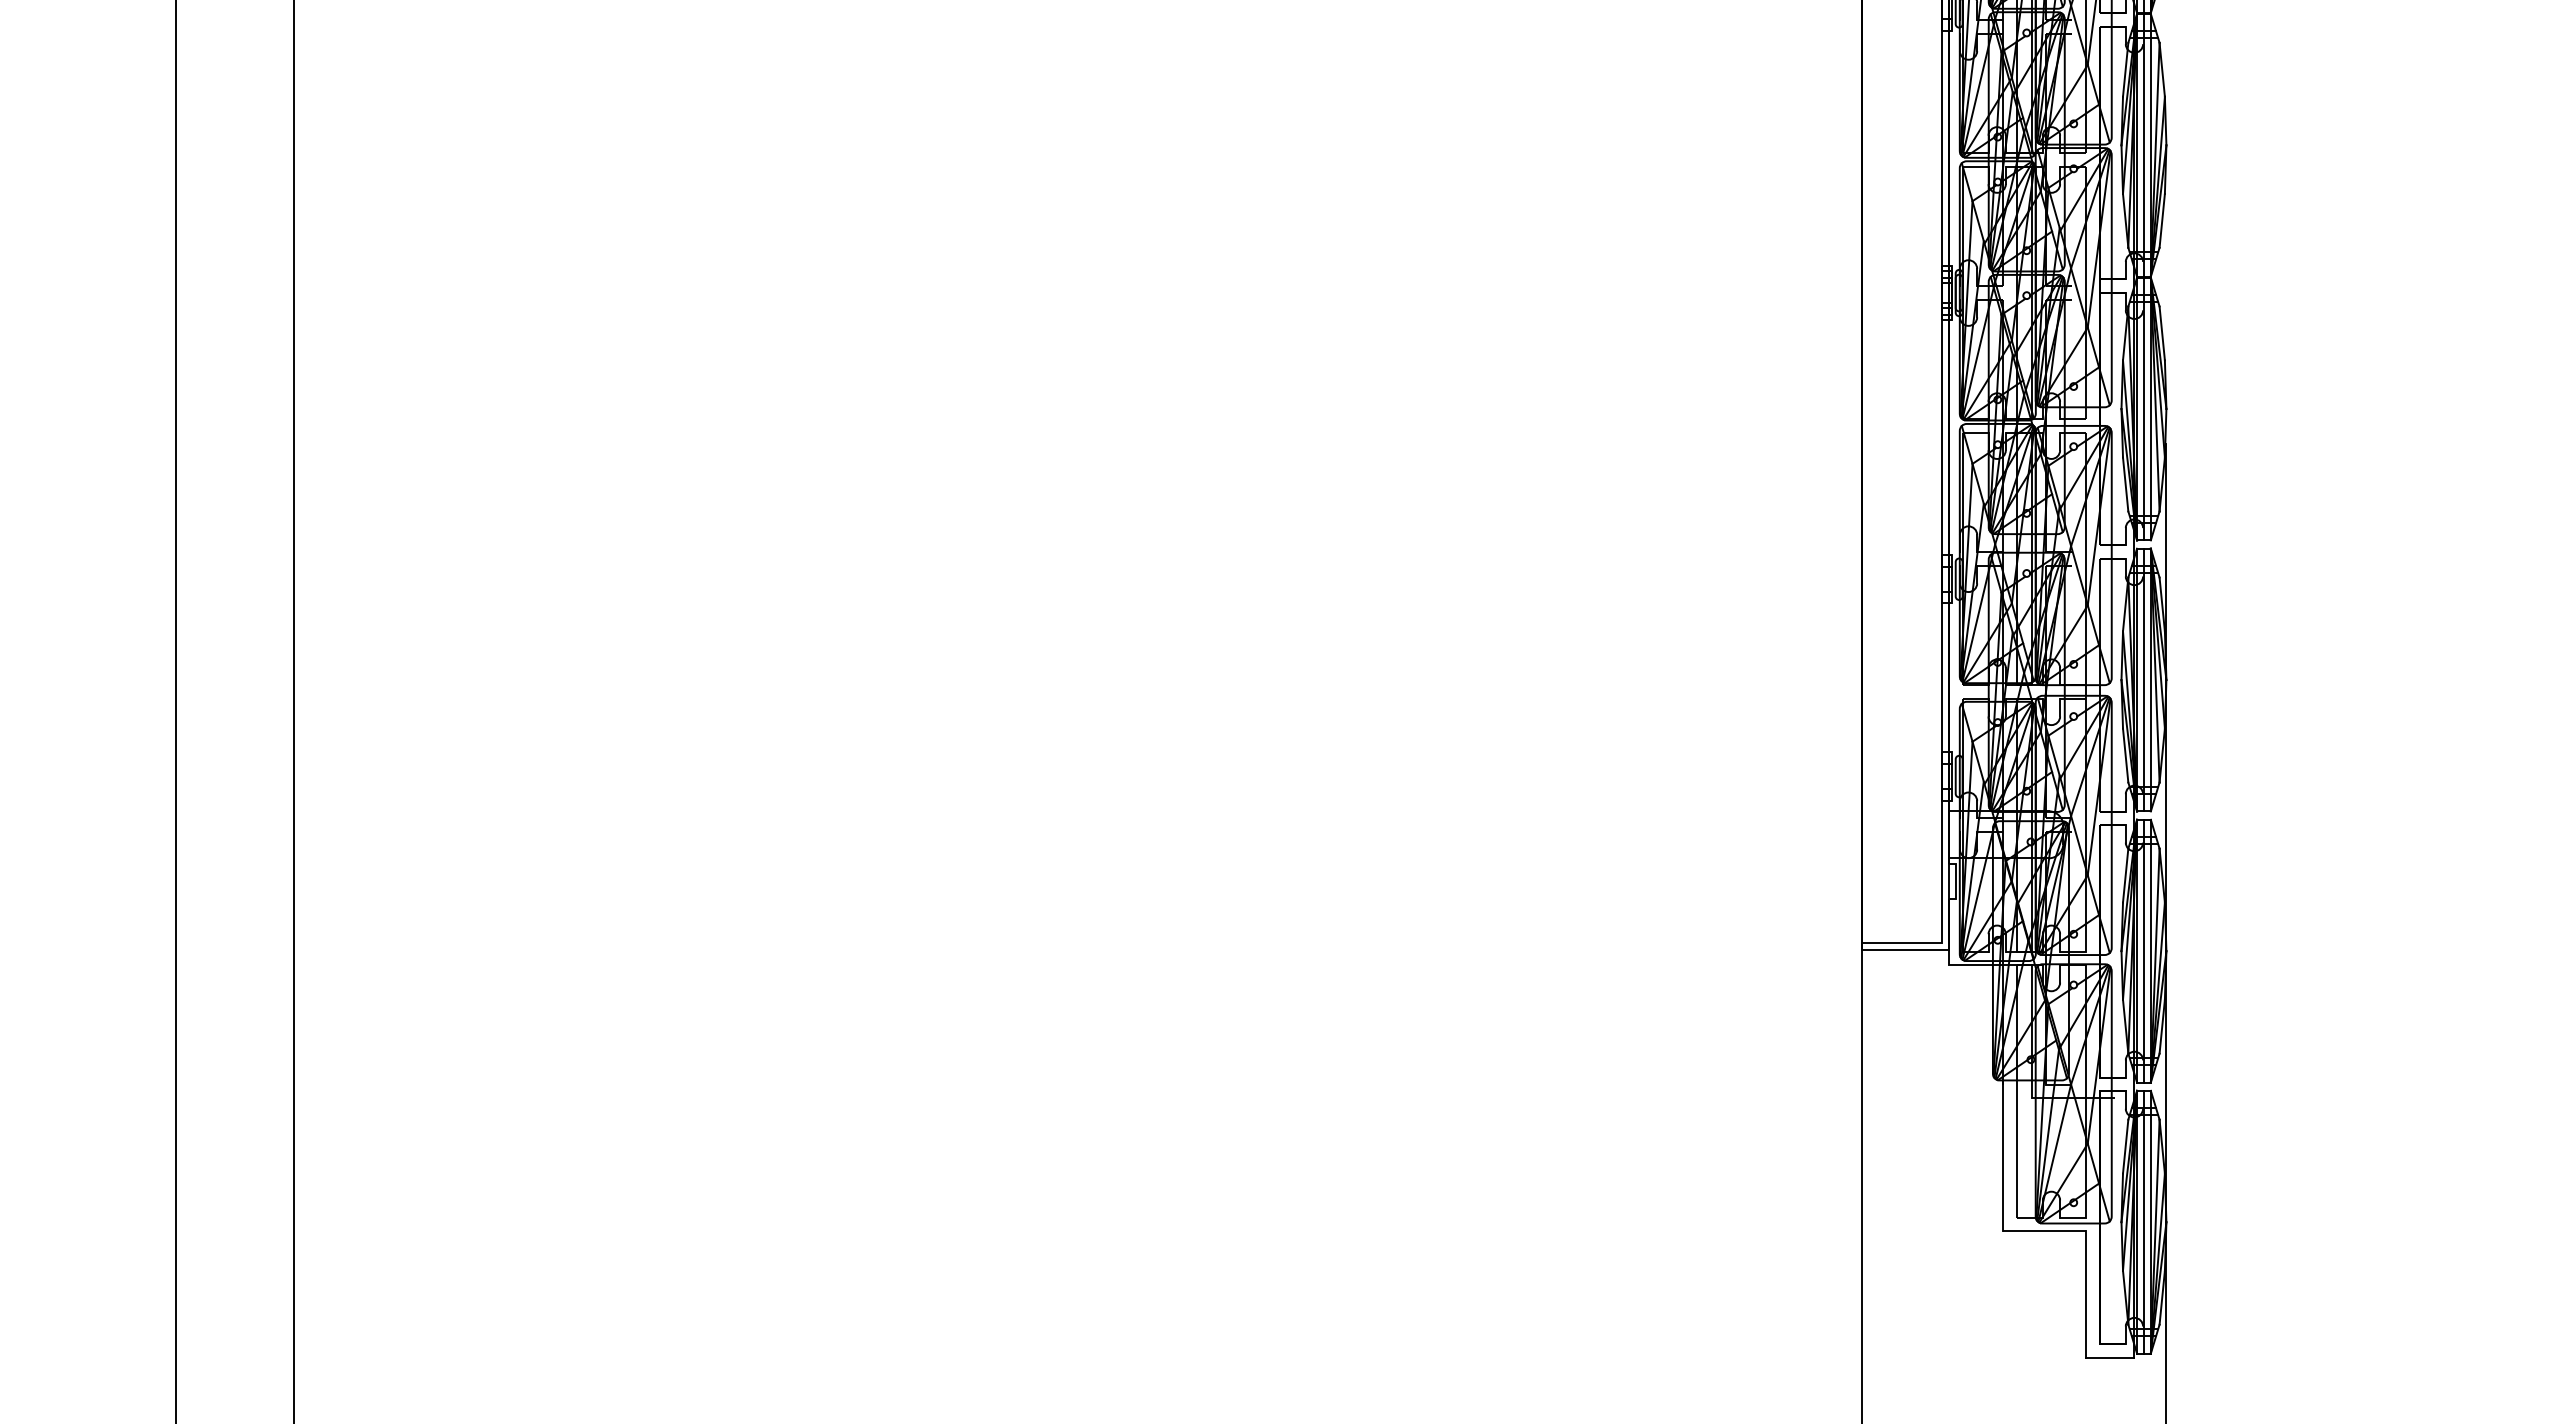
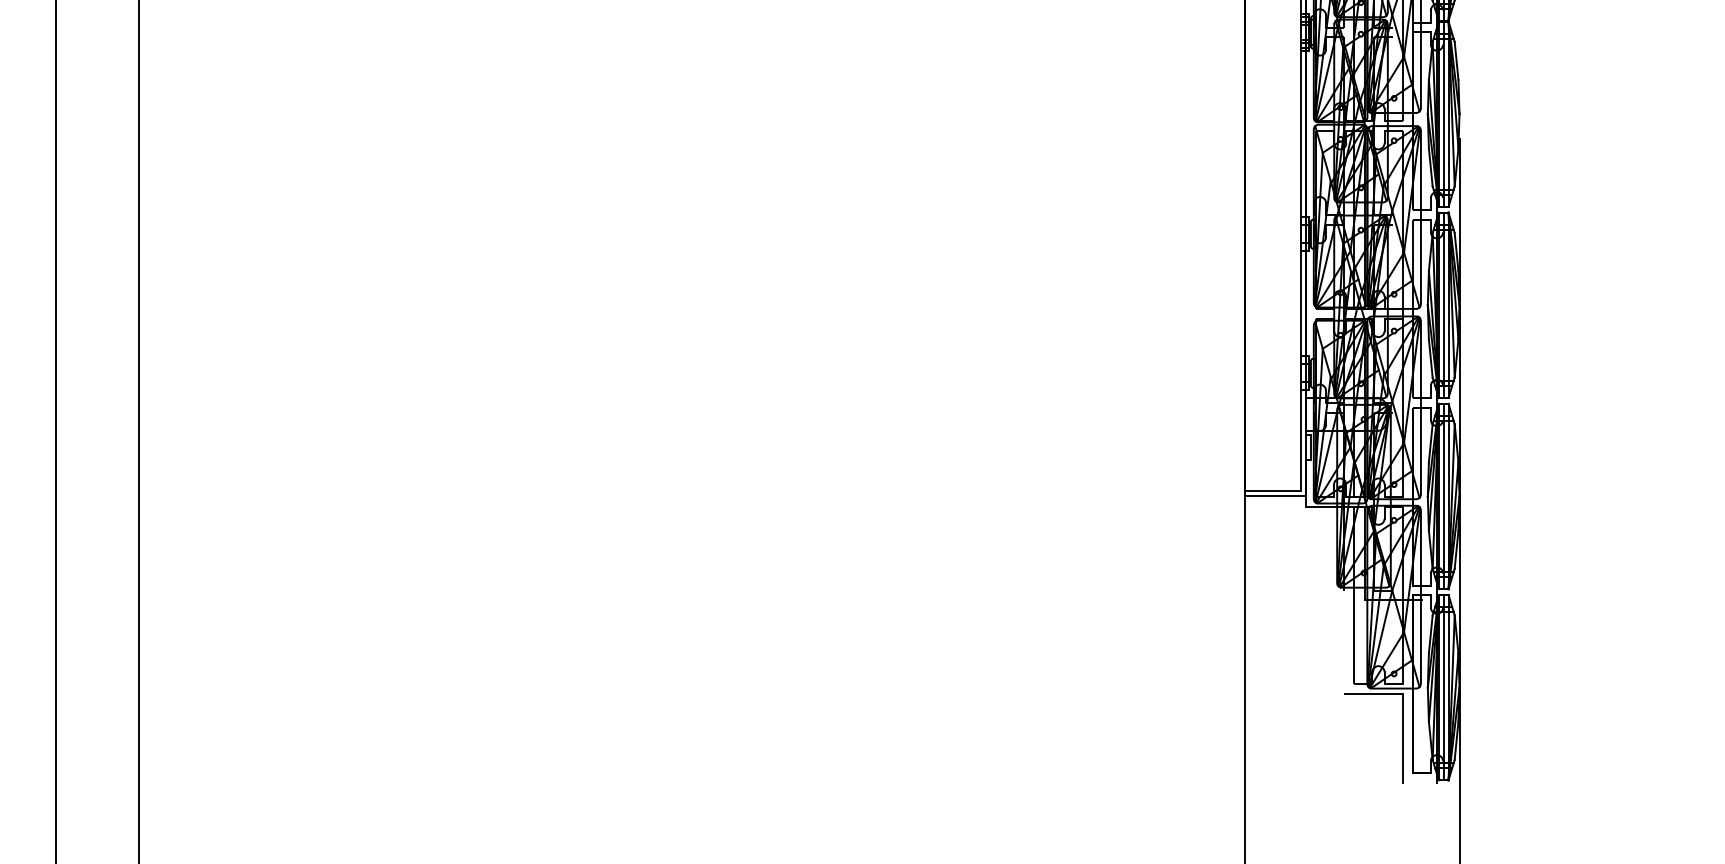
line: (2003, 1155) -> (1344, 640), removed
line: (2110, 1357) -> (1420, 783), removed

